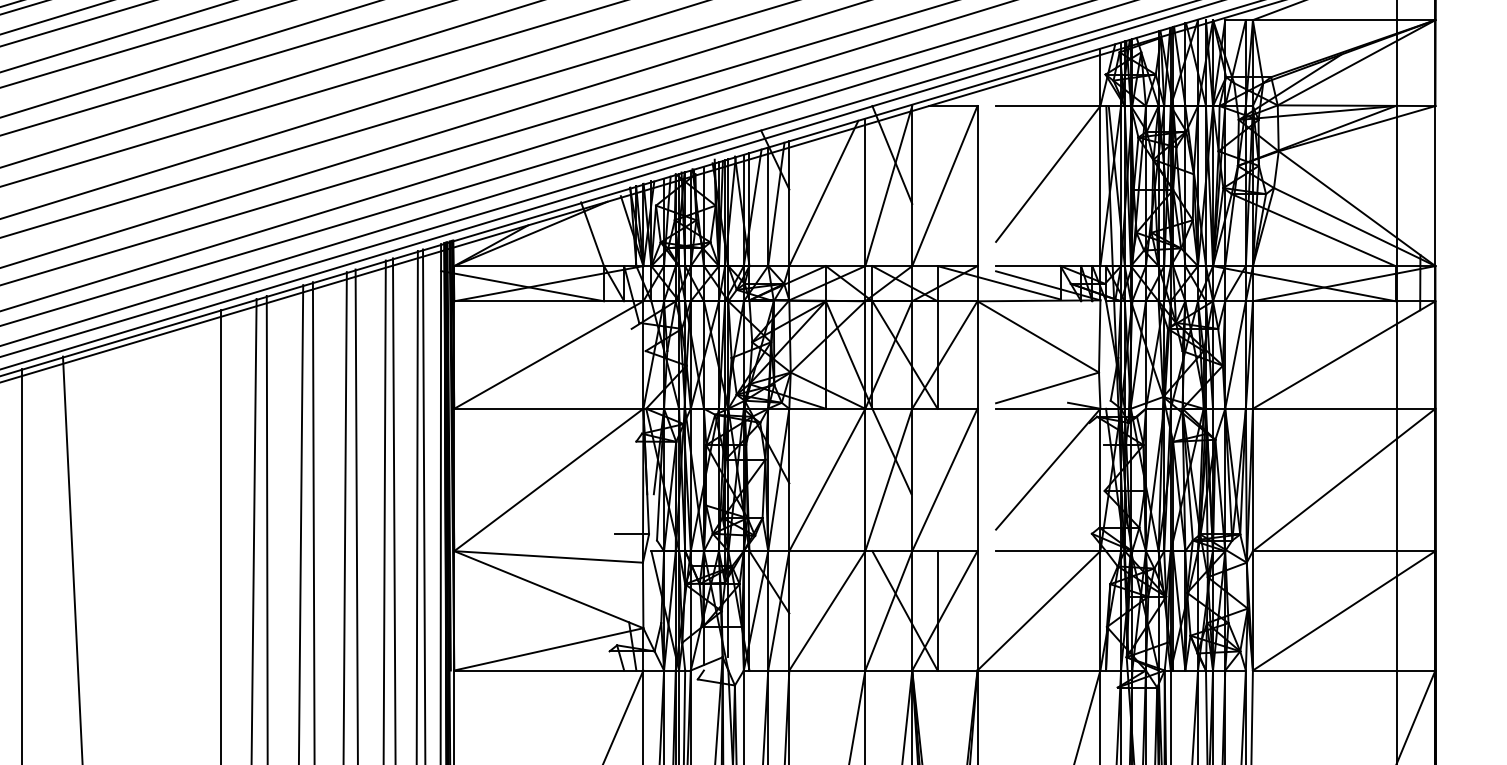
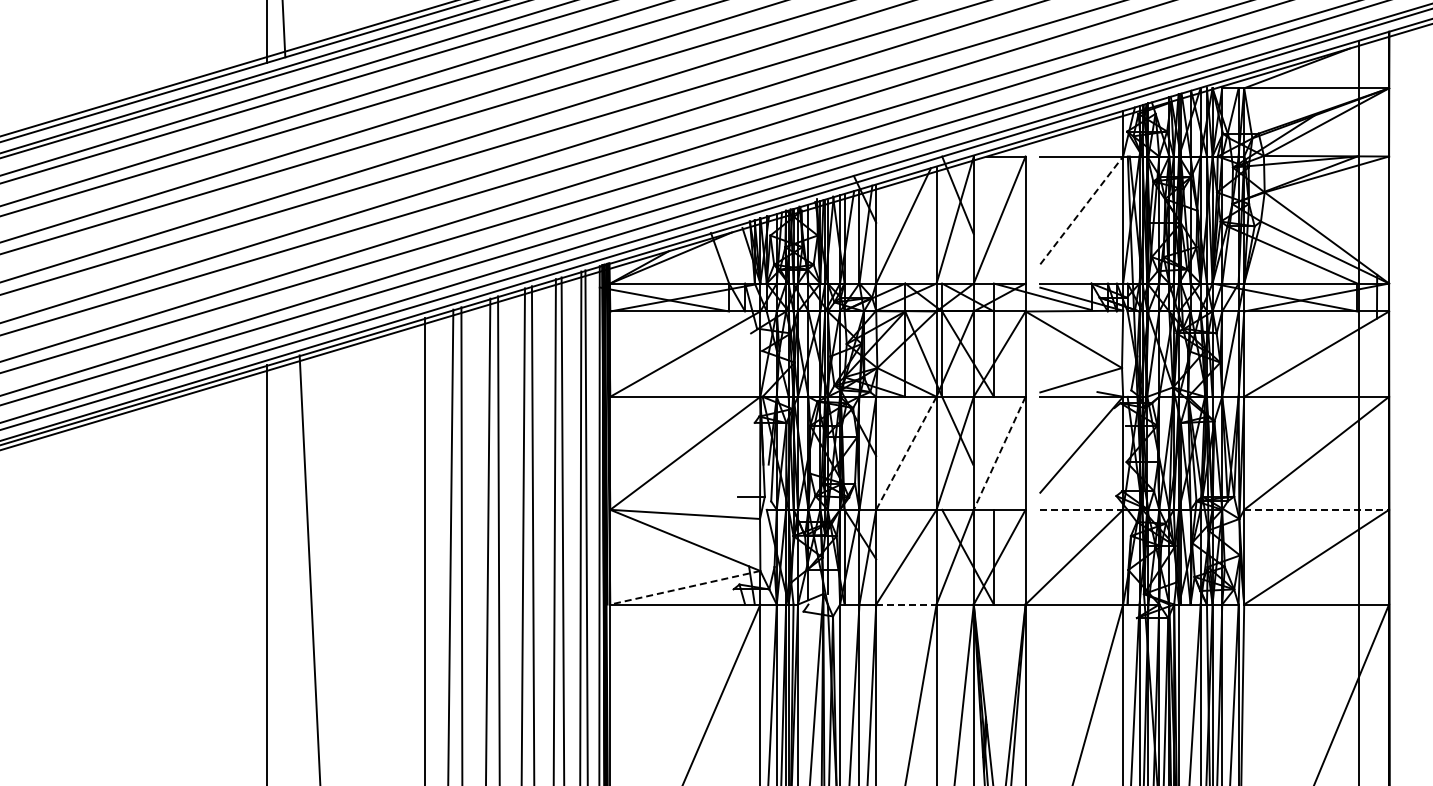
line: (1047, 174) -> (1081, 210), solid -> dashed
line: (827, 480) -> (906, 453), solid -> dashed
line: (944, 480) -> (999, 453), solid -> dashed
line: (1049, 550) -> (1082, 509), solid -> dashed
line: (1345, 550) -> (1317, 509), solid -> dashed
line: (549, 649) -> (685, 587), solid -> dashed
line: (827, 670) -> (906, 604), solid -> dashed

